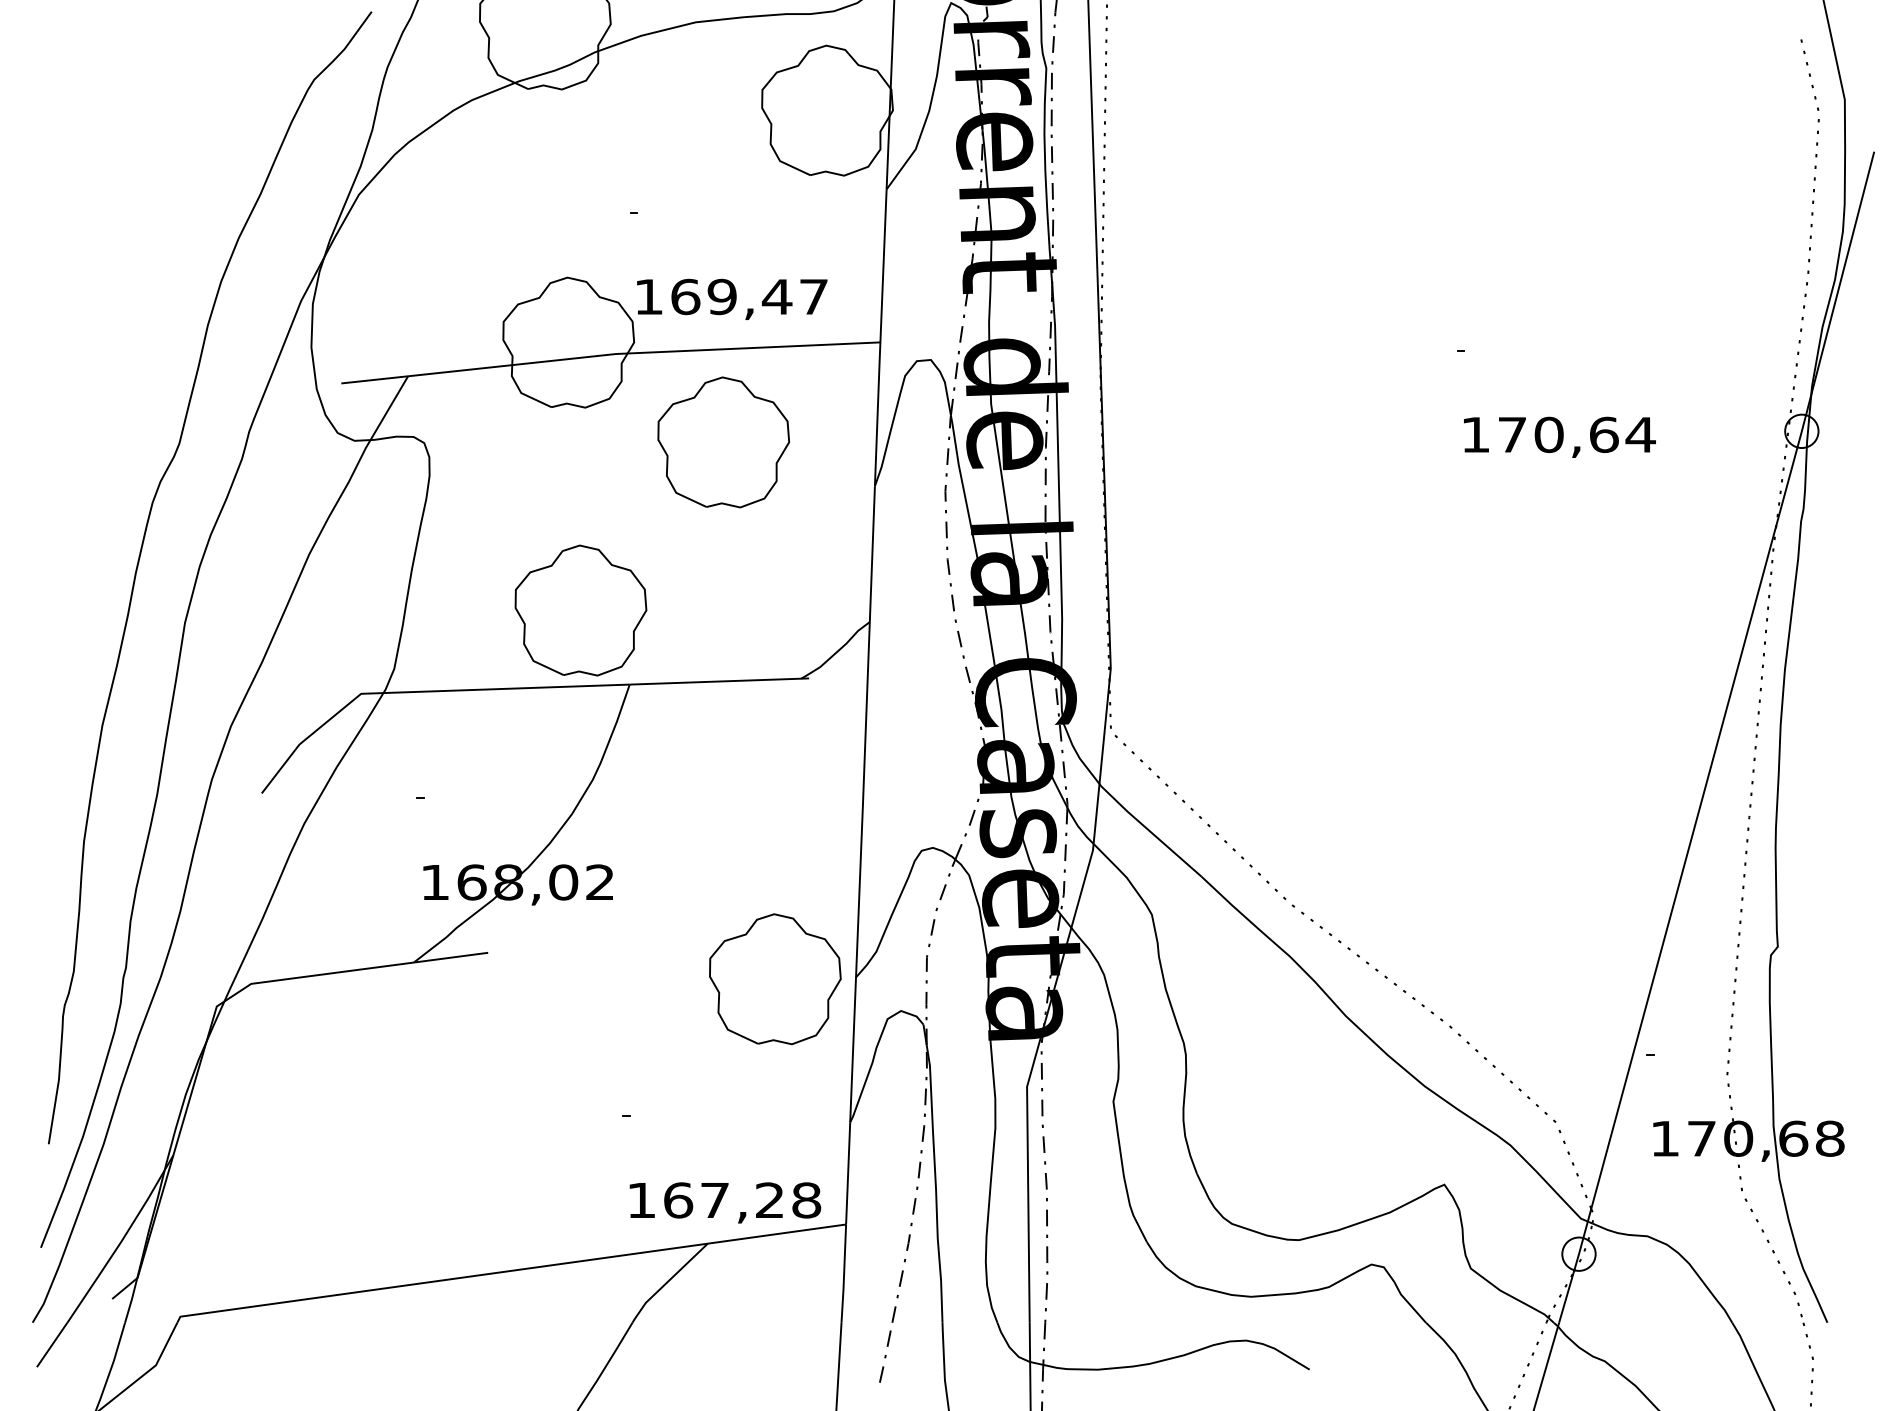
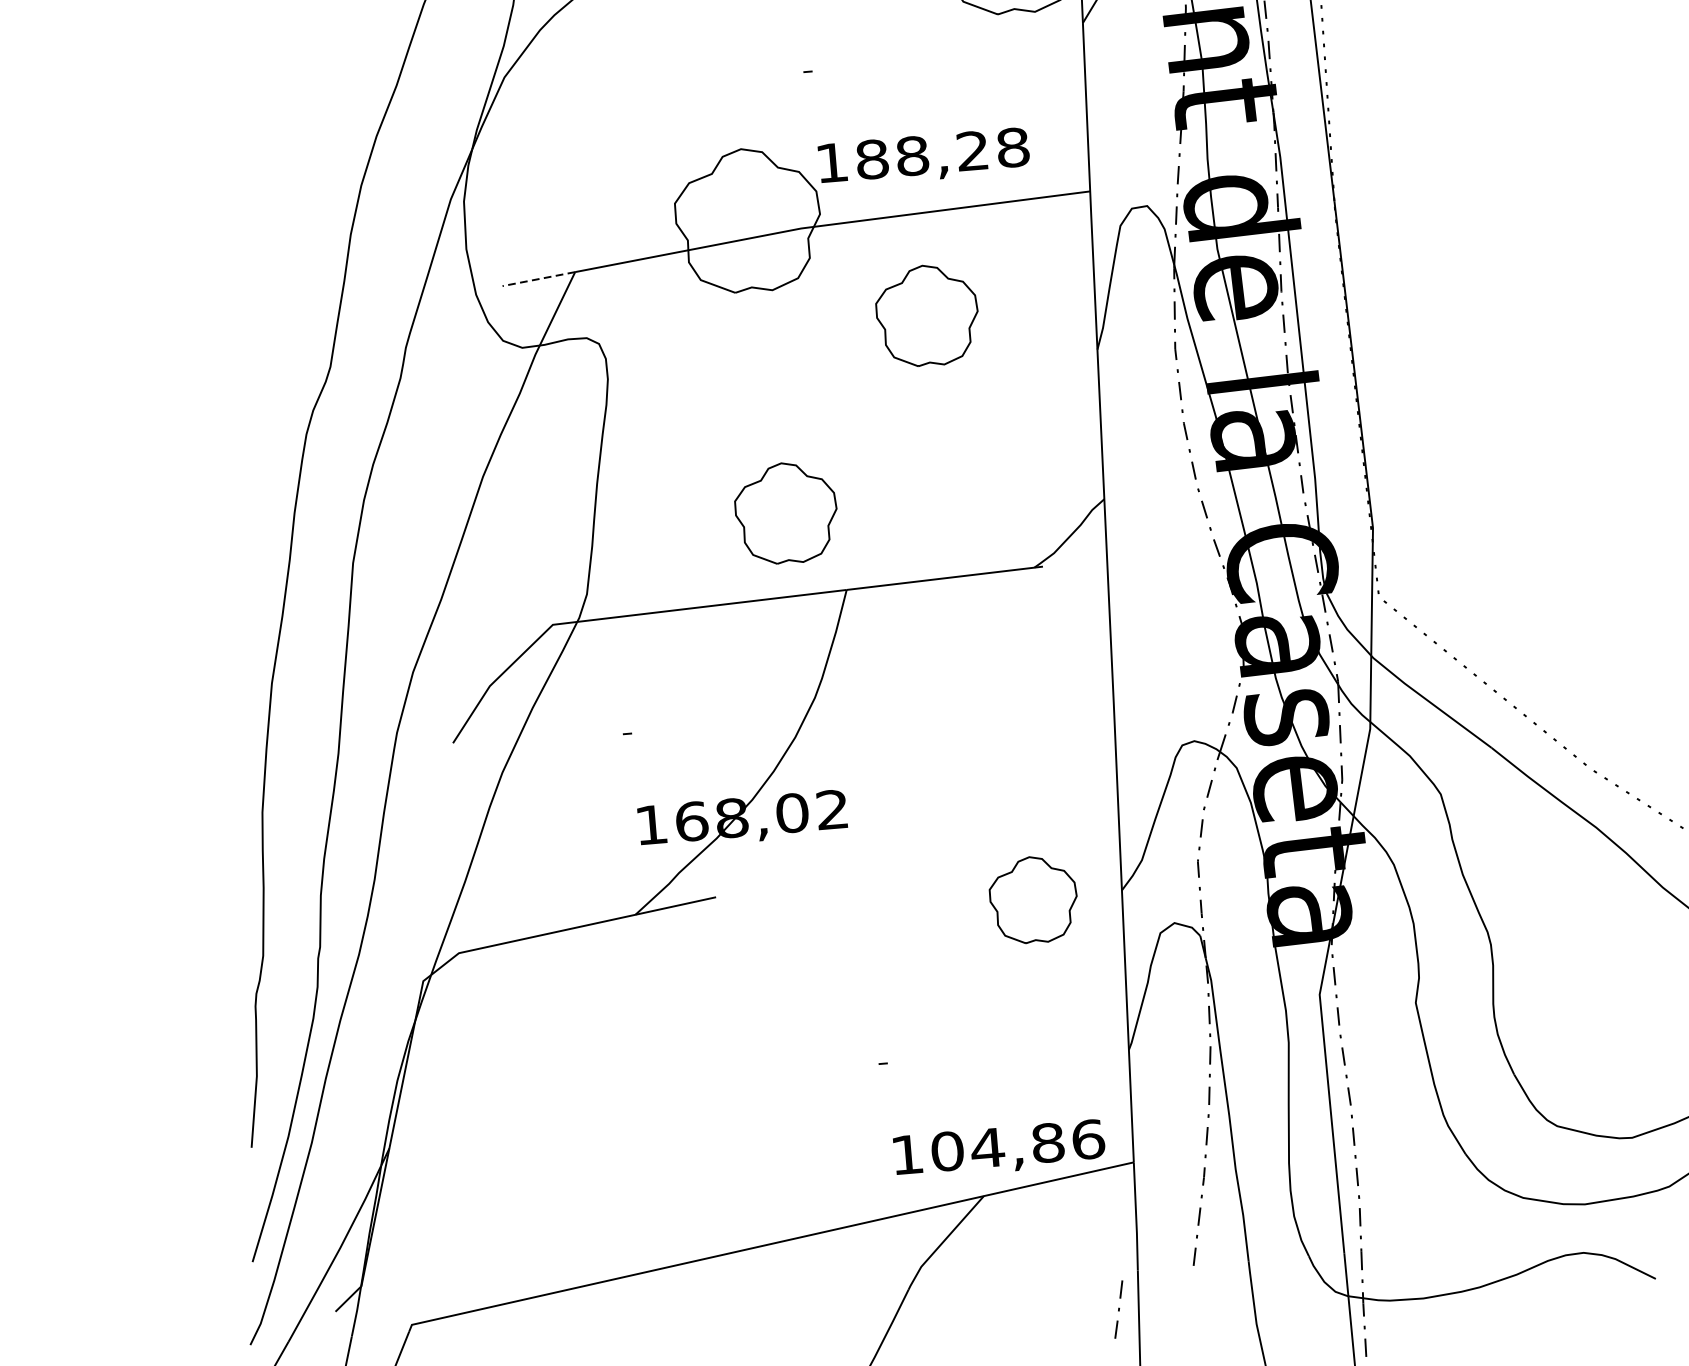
text: (749, 296) -> (942, 153), 169,47 -> 188,28
line: (374, 379) -> (538, 278), solid -> dashed
part: (723, 442) -> (927, 315), size x0.7
part: (580, 610) -> (785, 513), size x0.7
part: (775, 979) -> (1033, 900), size x0.6
text: (742, 1200) -> (1017, 1145), 167,28 -> 104,86
line: (885, 1356) -> (1118, 1309), moved

